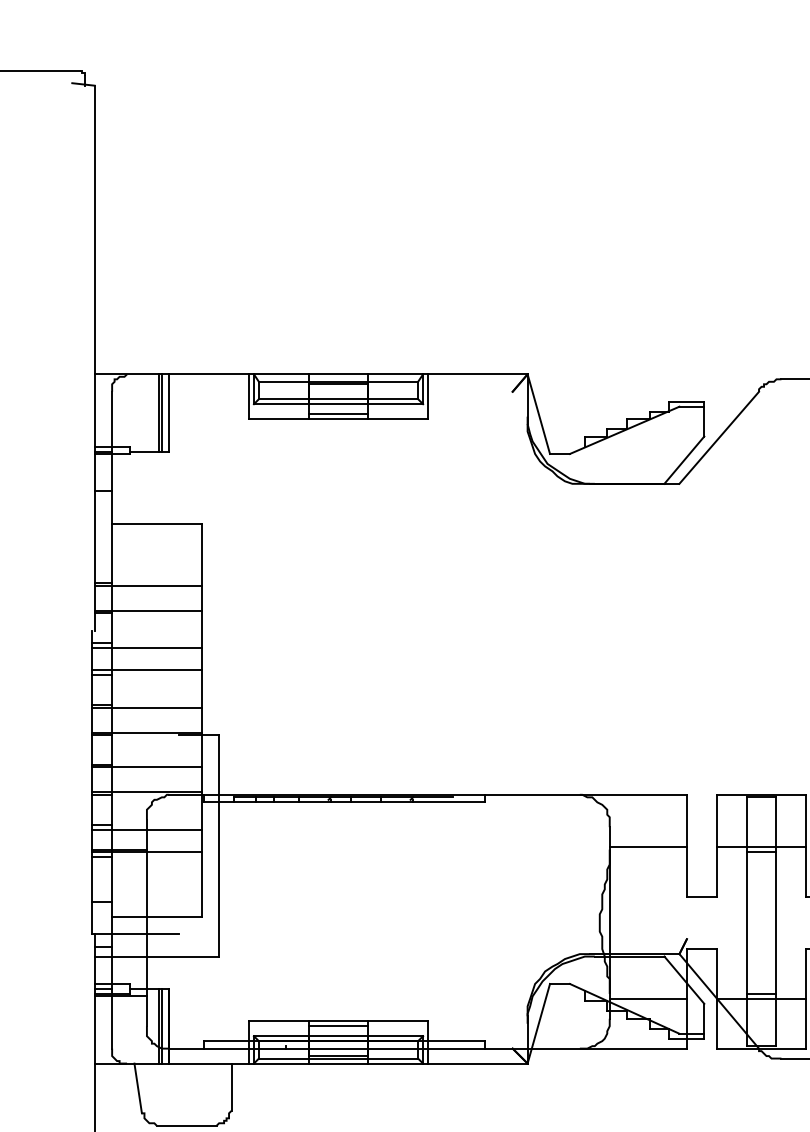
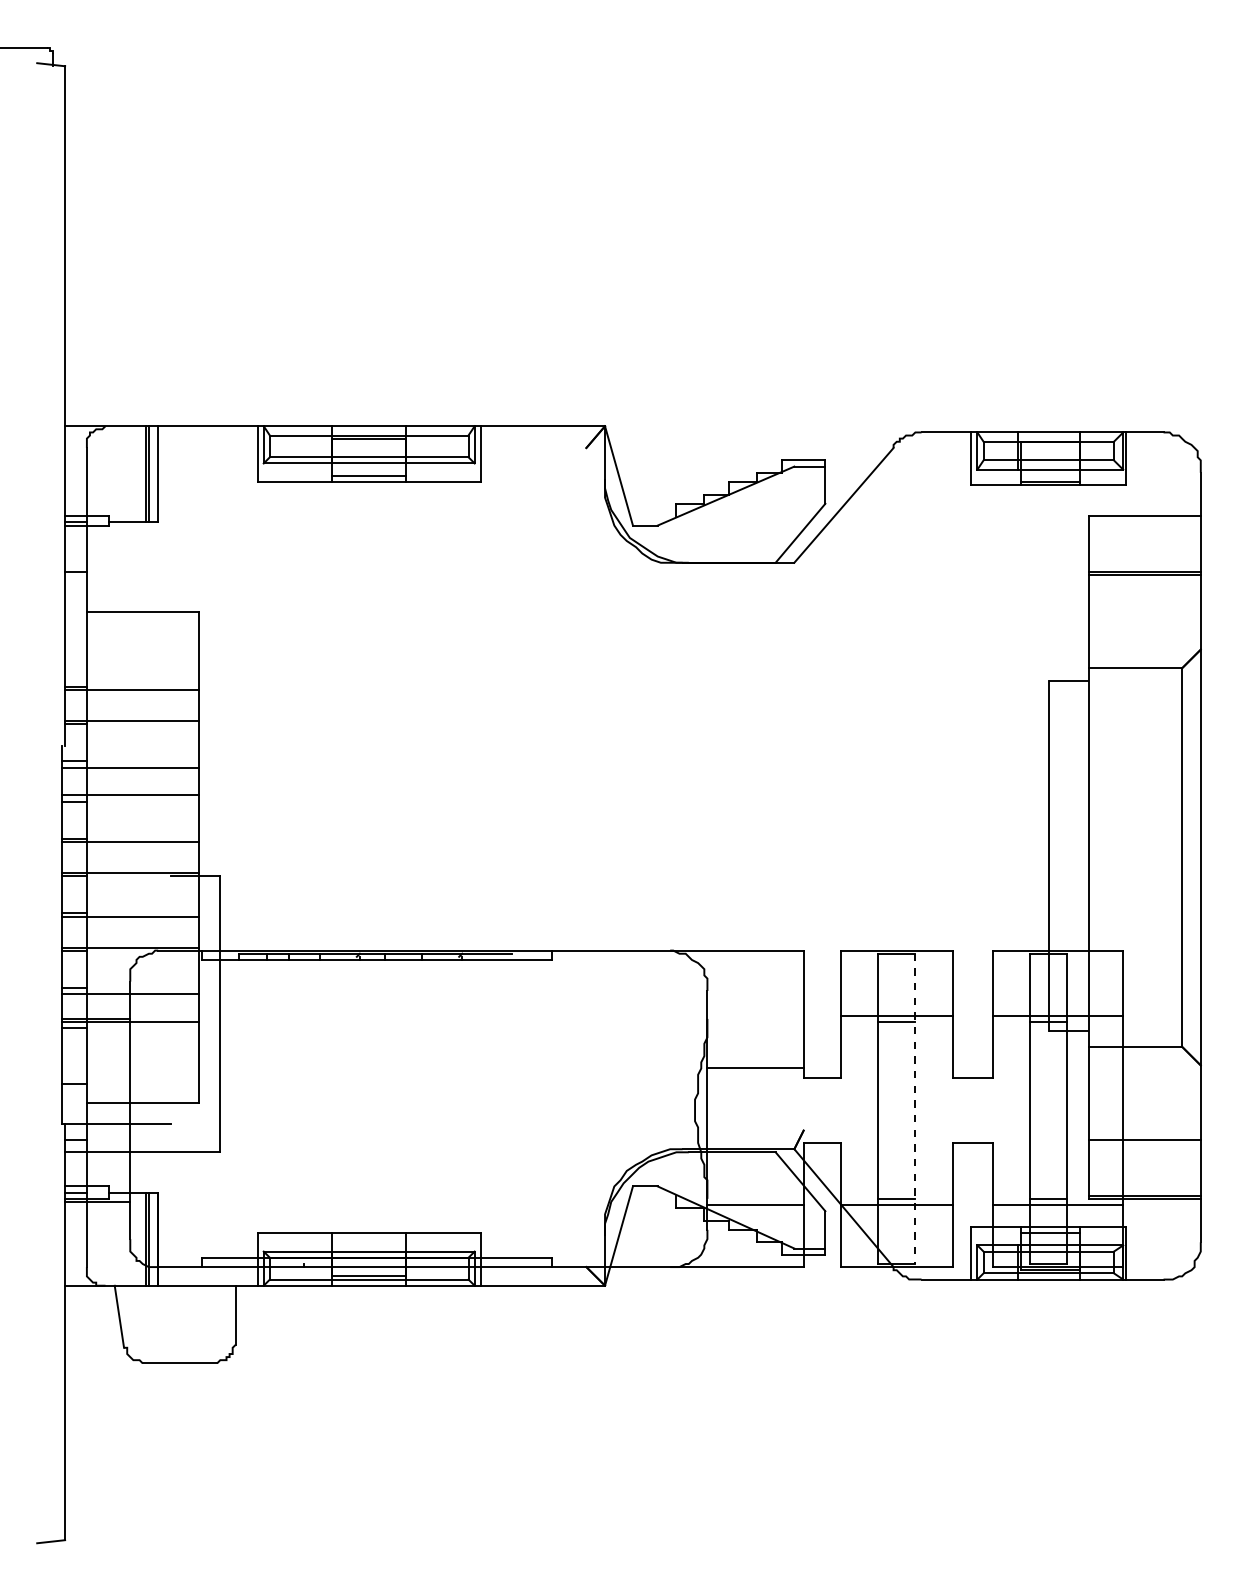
line: (648, 846) -> (755, 1067), moved
line: (776, 922) -> (915, 1109), solid -> dashed
line: (338, 1026) -> (369, 1239), removed

